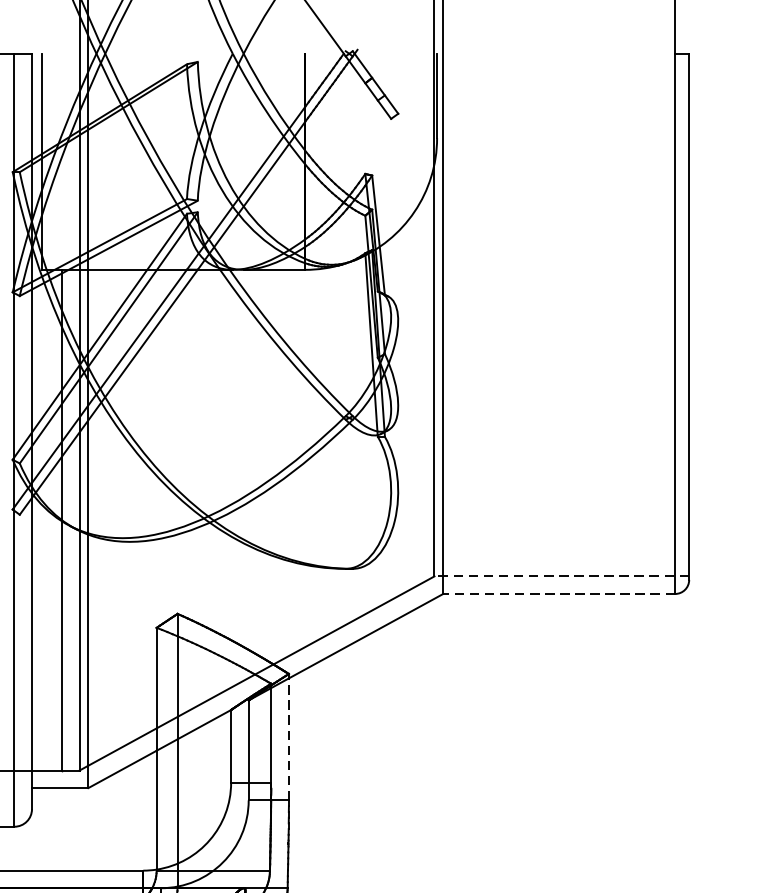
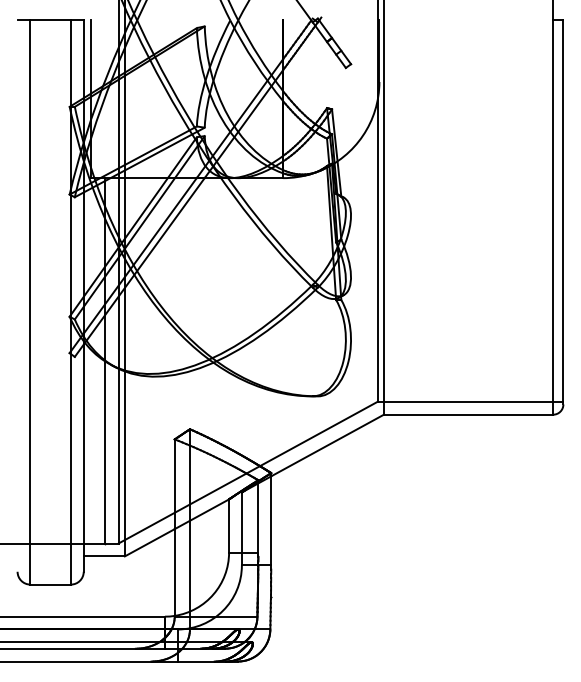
line: (561, 575) -> (470, 401), dashed -> solid
line: (559, 593) -> (468, 414), dashed -> solid
line: (289, 736) -> (271, 518), dashed -> solid

